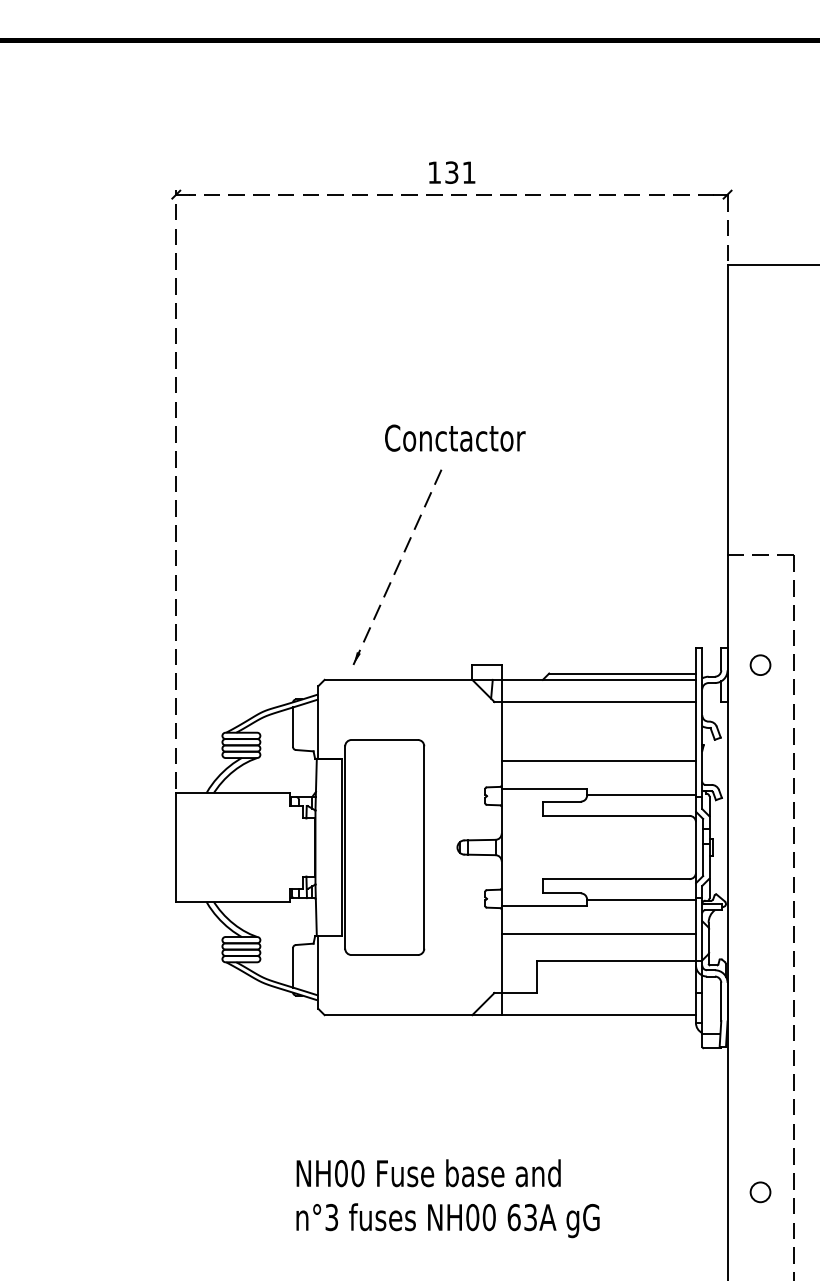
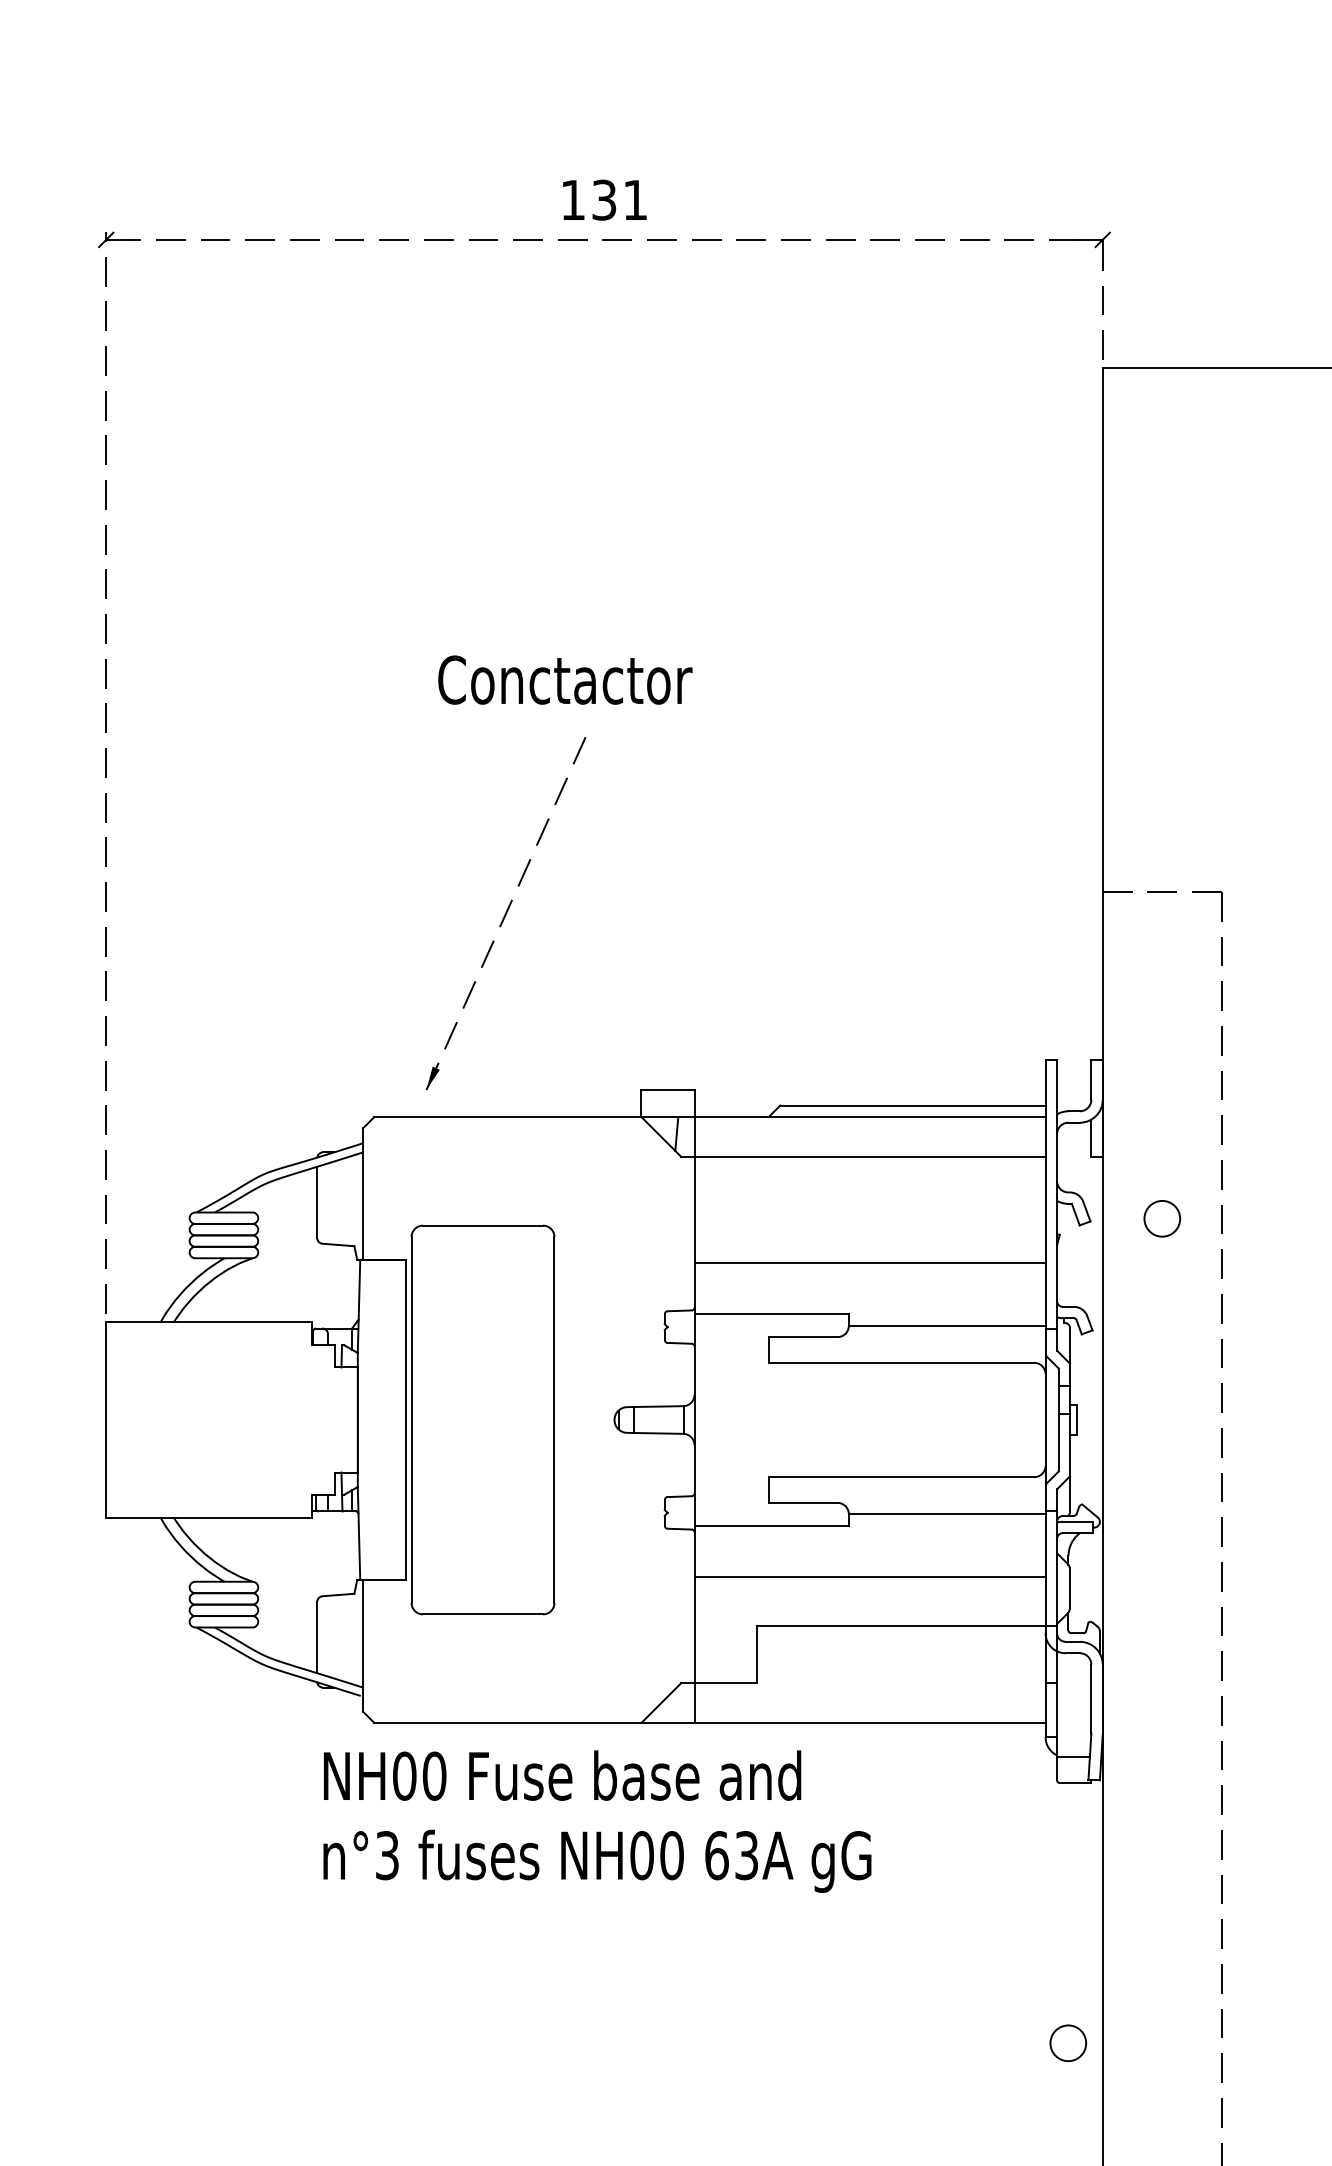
text: (455, 437) -> (565, 678), moved
circle: (760, 664) -> (1162, 1217), moved
circle: (760, 1192) -> (1068, 2043), moved
text: (447, 1198) -> (596, 1821), moved

